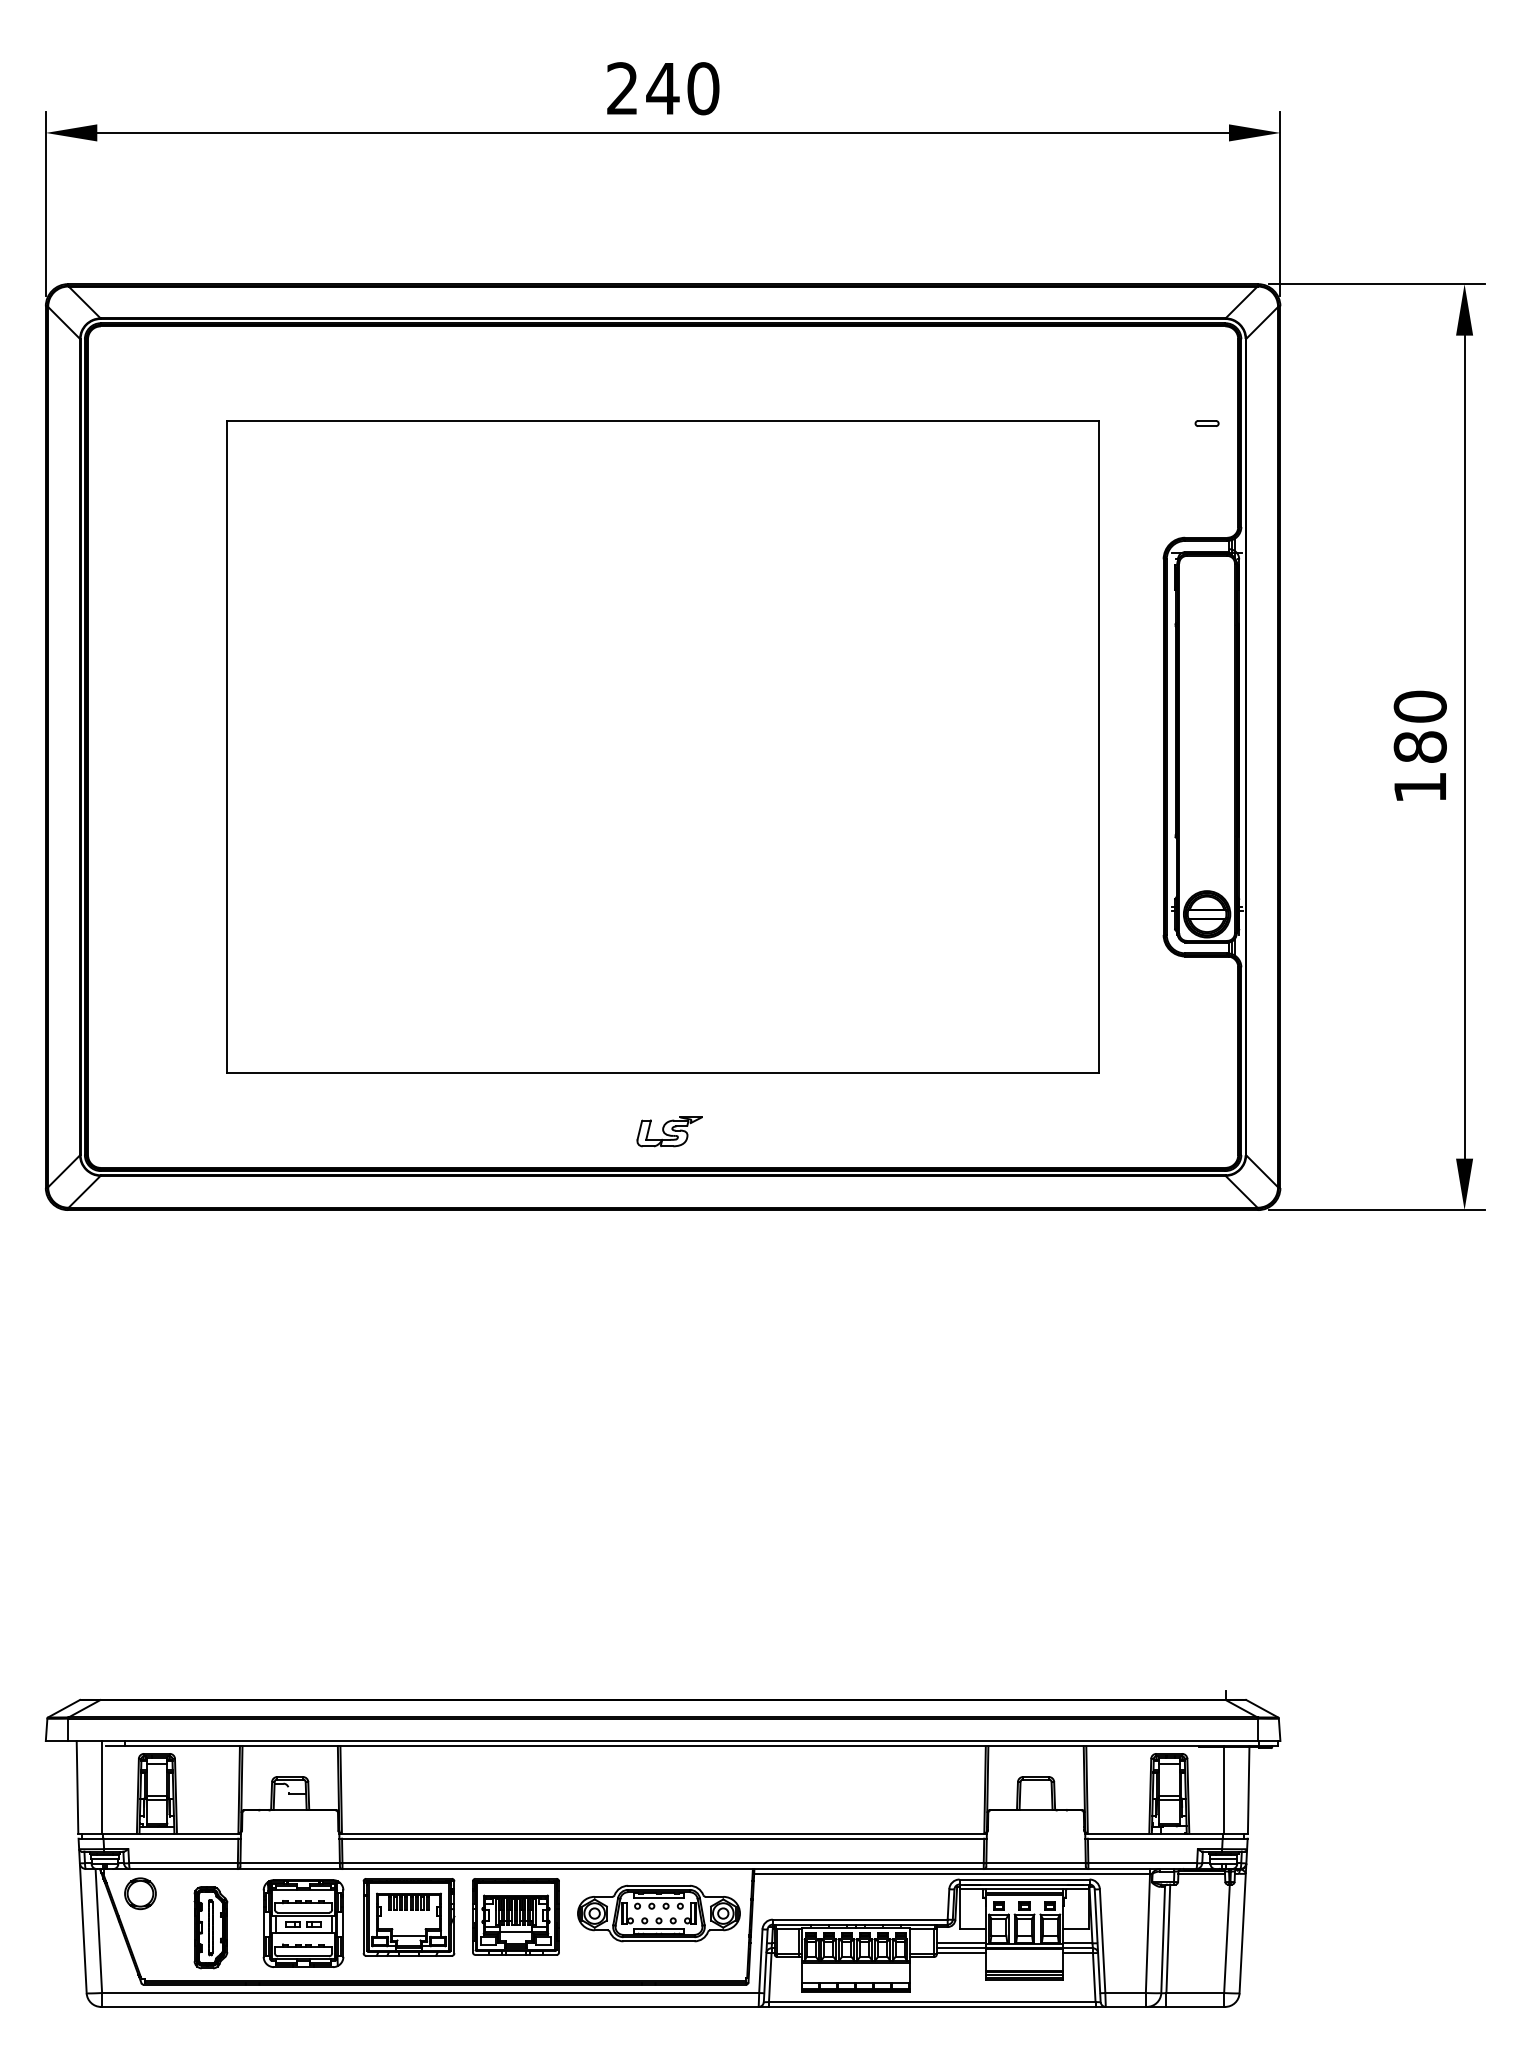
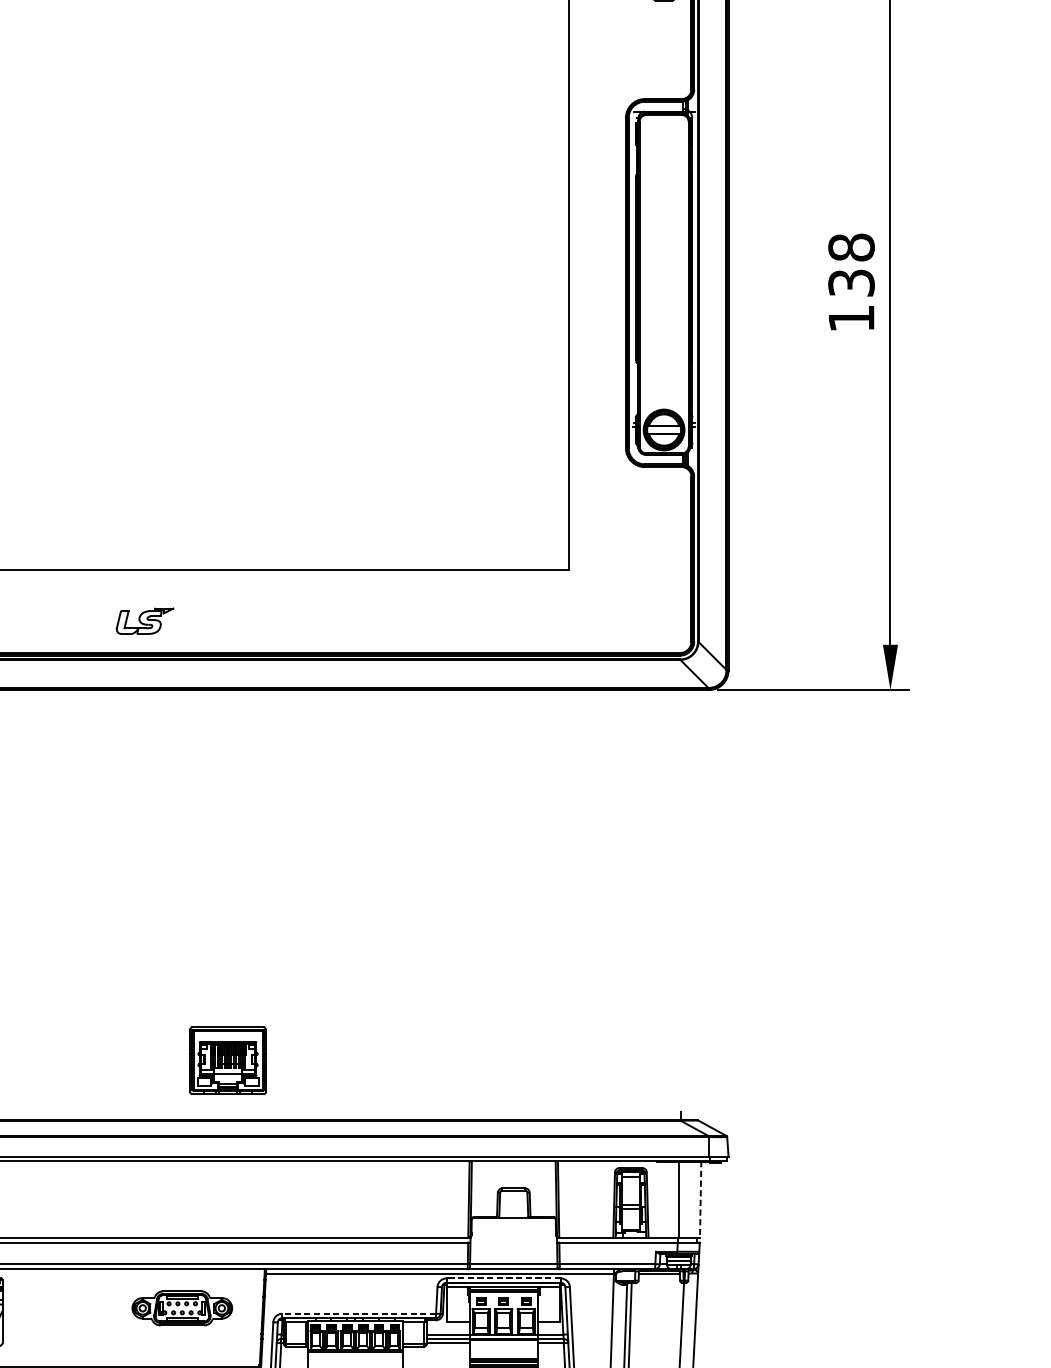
text: (1419, 726) -> (850, 264), 180 -> 138
part: (669, 1131) -> (144, 620), moved
line: (1248, 1789) -> (700, 1199), solid -> dashed
line: (1024, 1879) -> (503, 1278), solid -> dashed
part: (658, 1913) -> (181, 1308), size x0.7
part: (515, 1916) -> (227, 1060), moved
line: (859, 1919) -> (358, 1313), solid -> dashed

